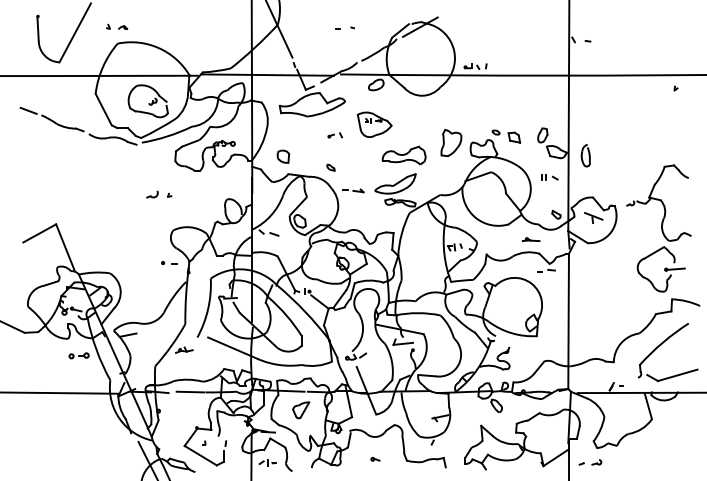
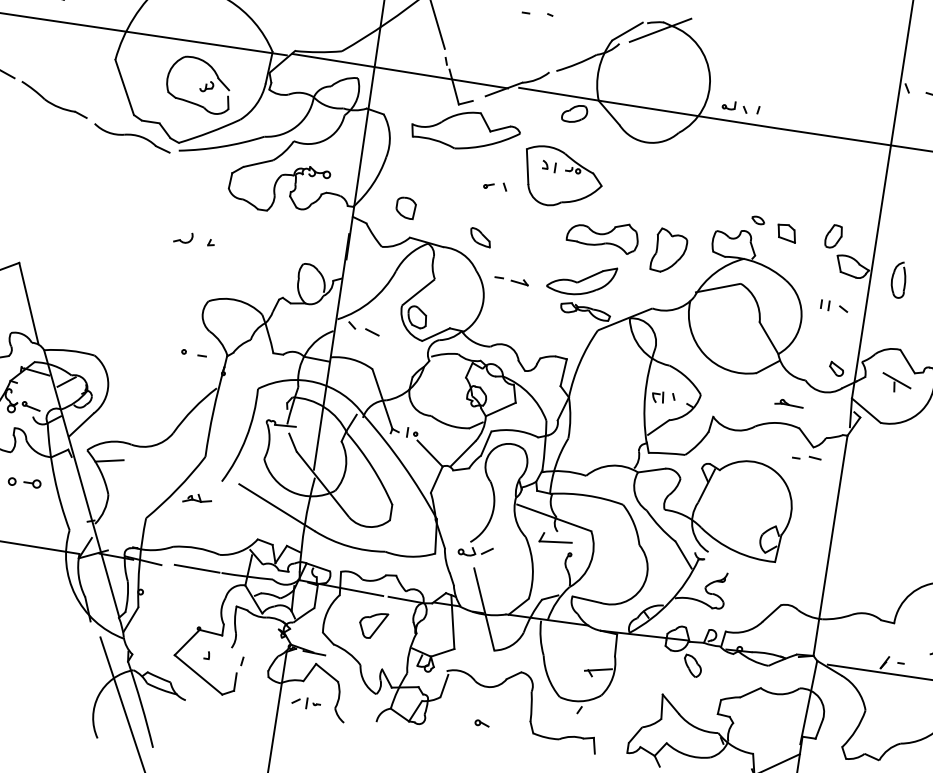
part: (374, 124) -> (562, 177), size x1.43
part: (451, 142) -> (669, 250), moved
part: (330, 167) -> (480, 237), size x1.67

